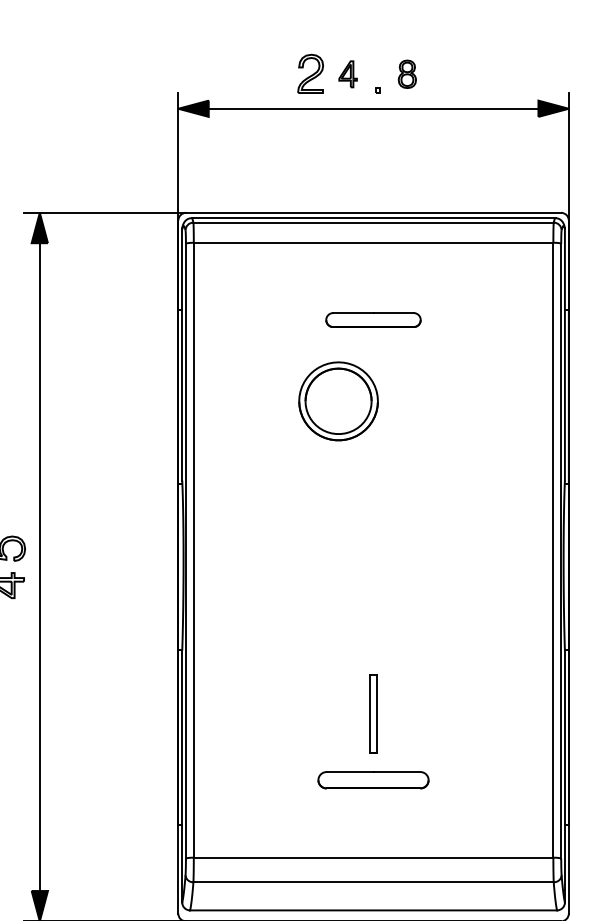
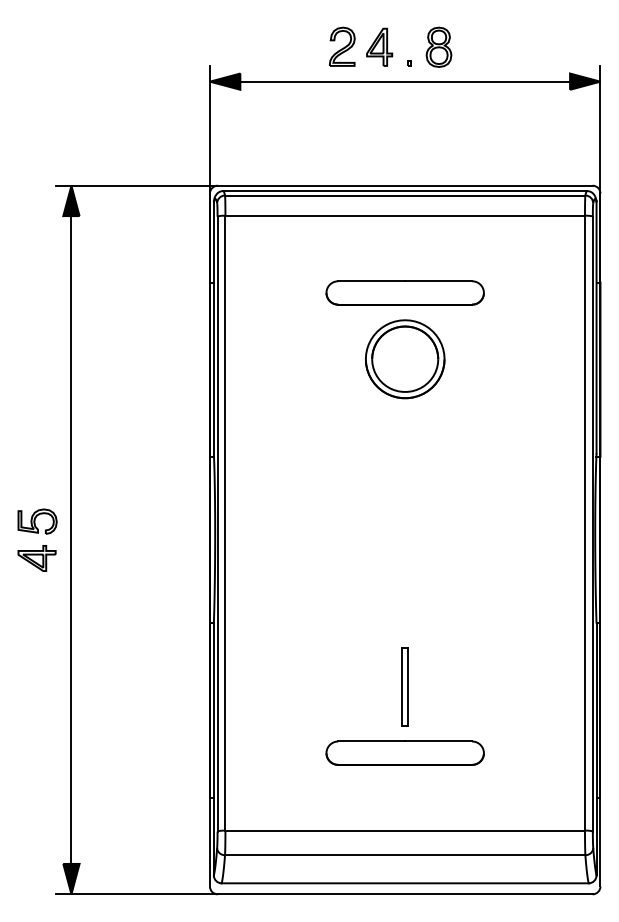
part: (347, 73) -> (379, 46), size x1.43
part: (406, 73) -> (438, 46), size x1.43
part: (372, 319) -> (404, 292), size x1.67
part: (337, 401) -> (404, 359), moved
part: (372, 779) -> (404, 752), size x1.43

